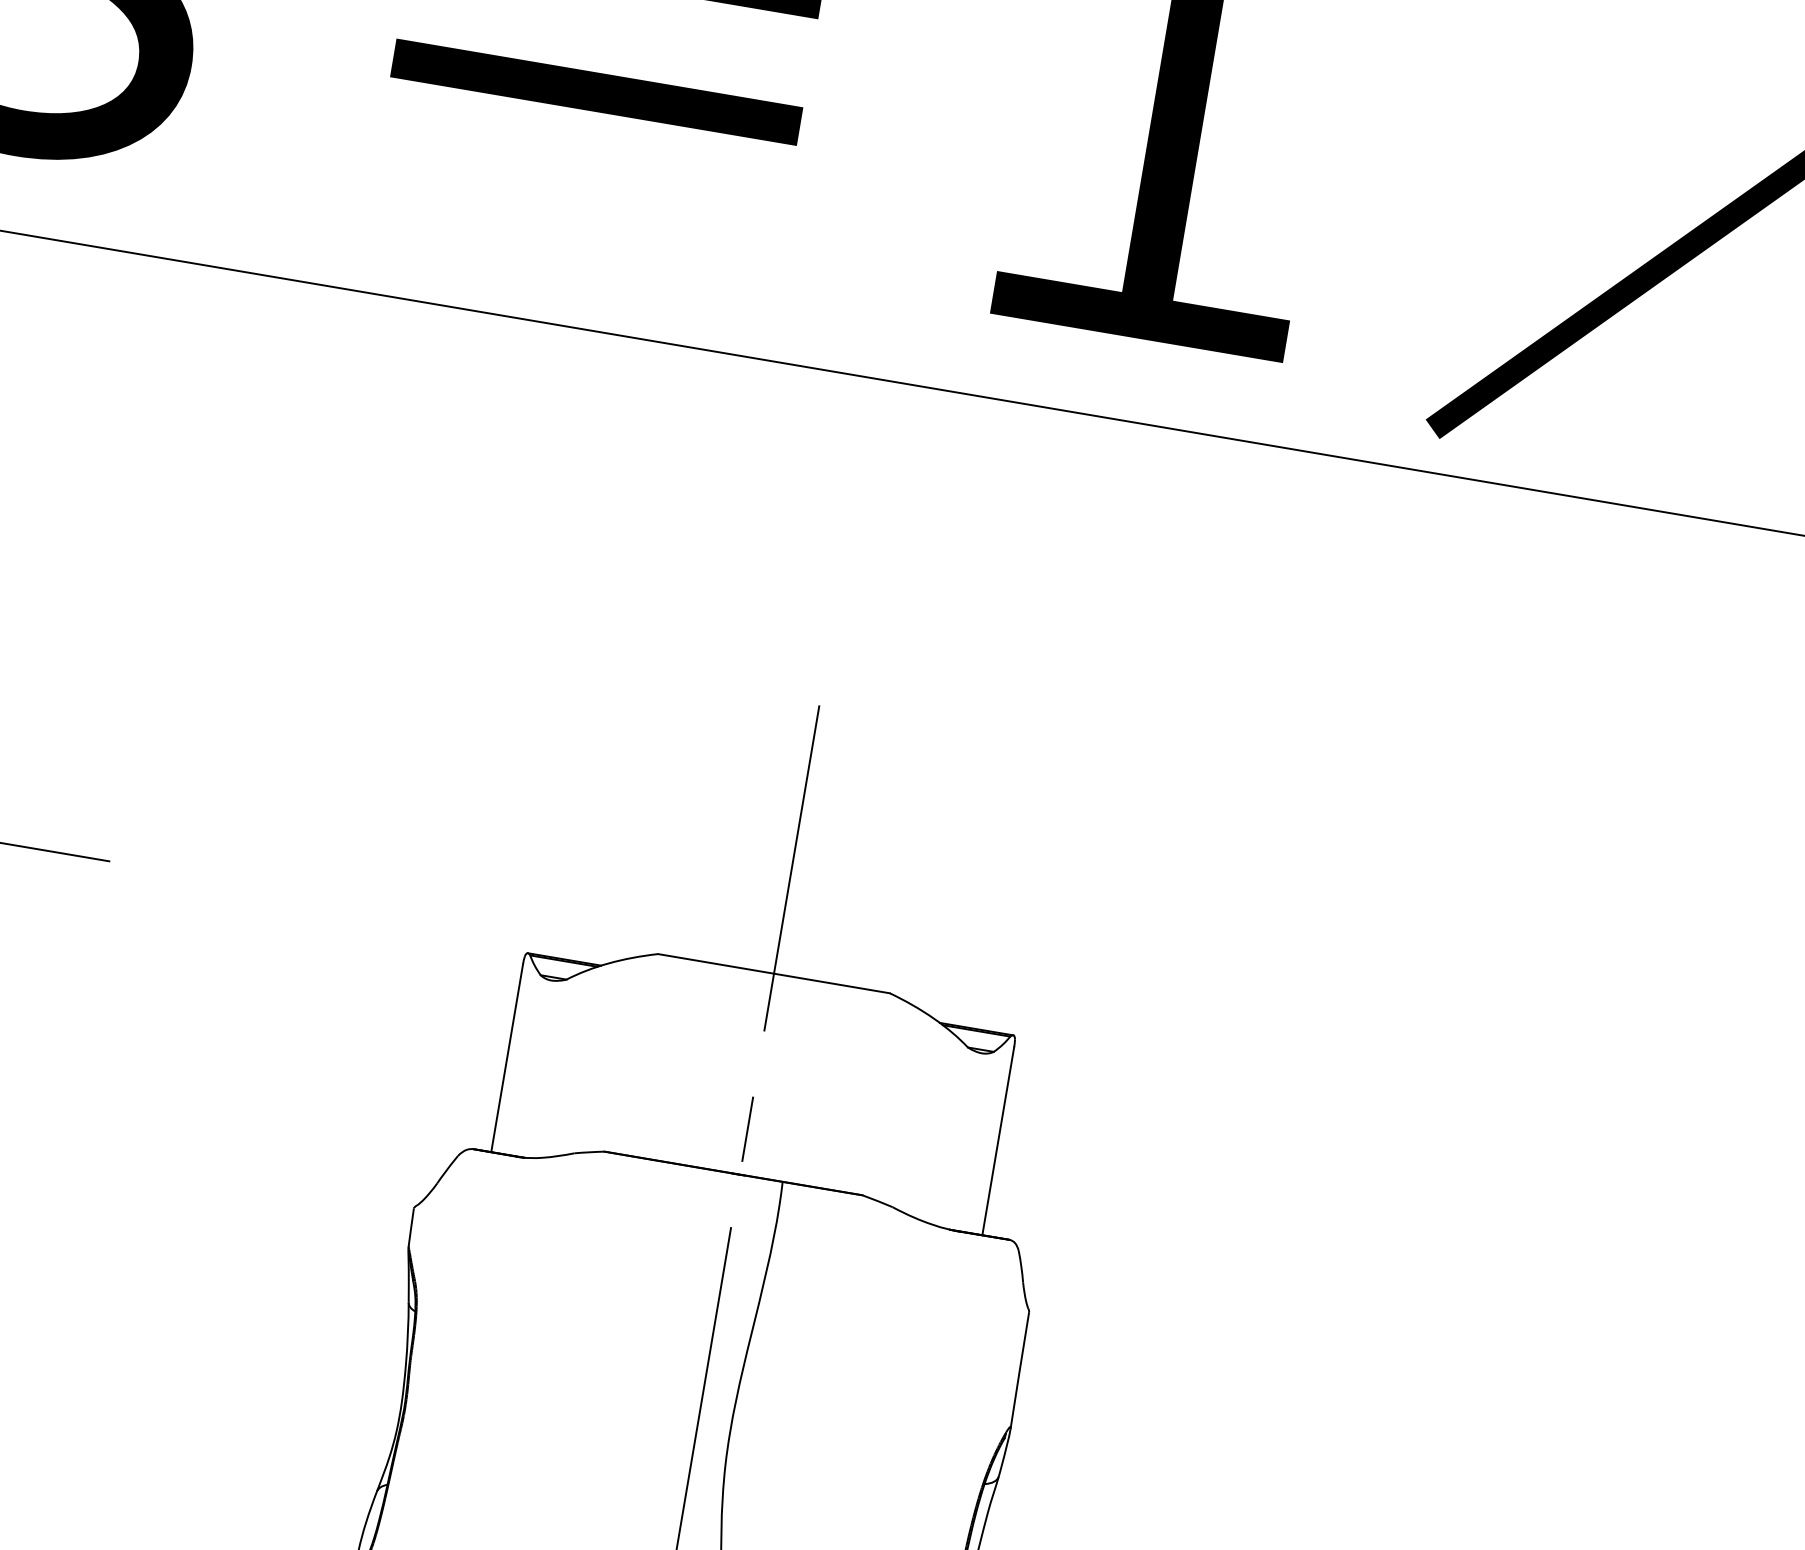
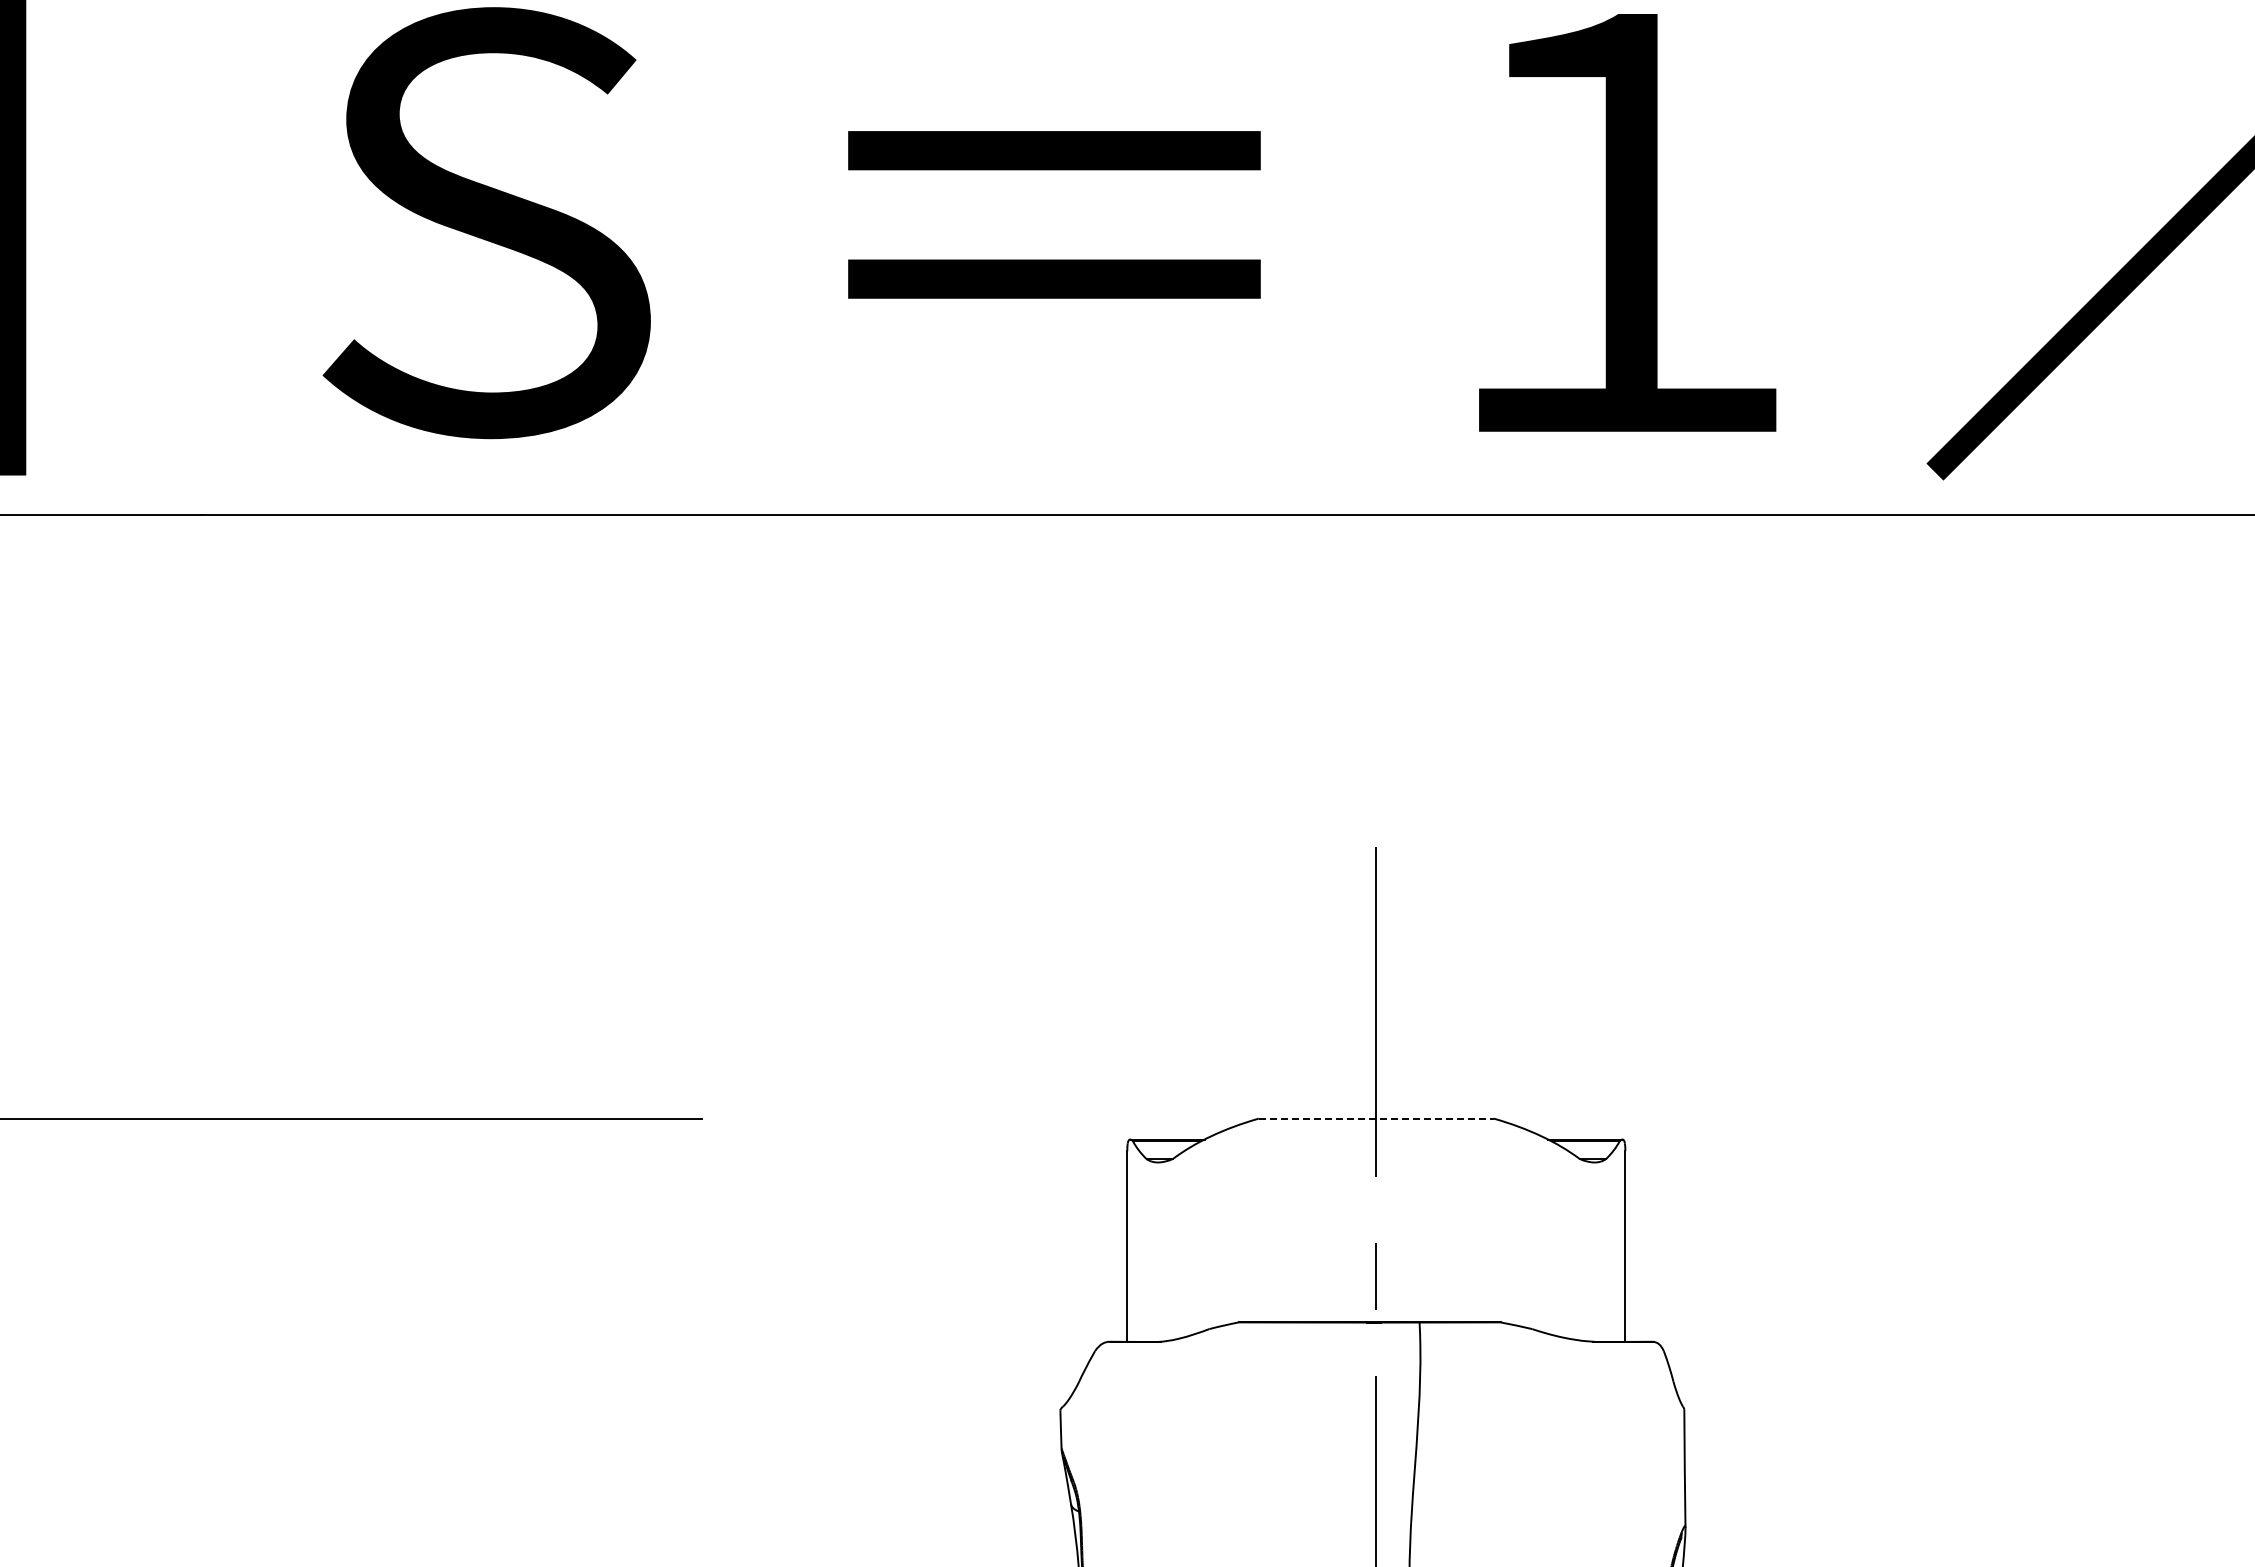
line: (774, 973) -> (1376, 1118), solid -> dashed

